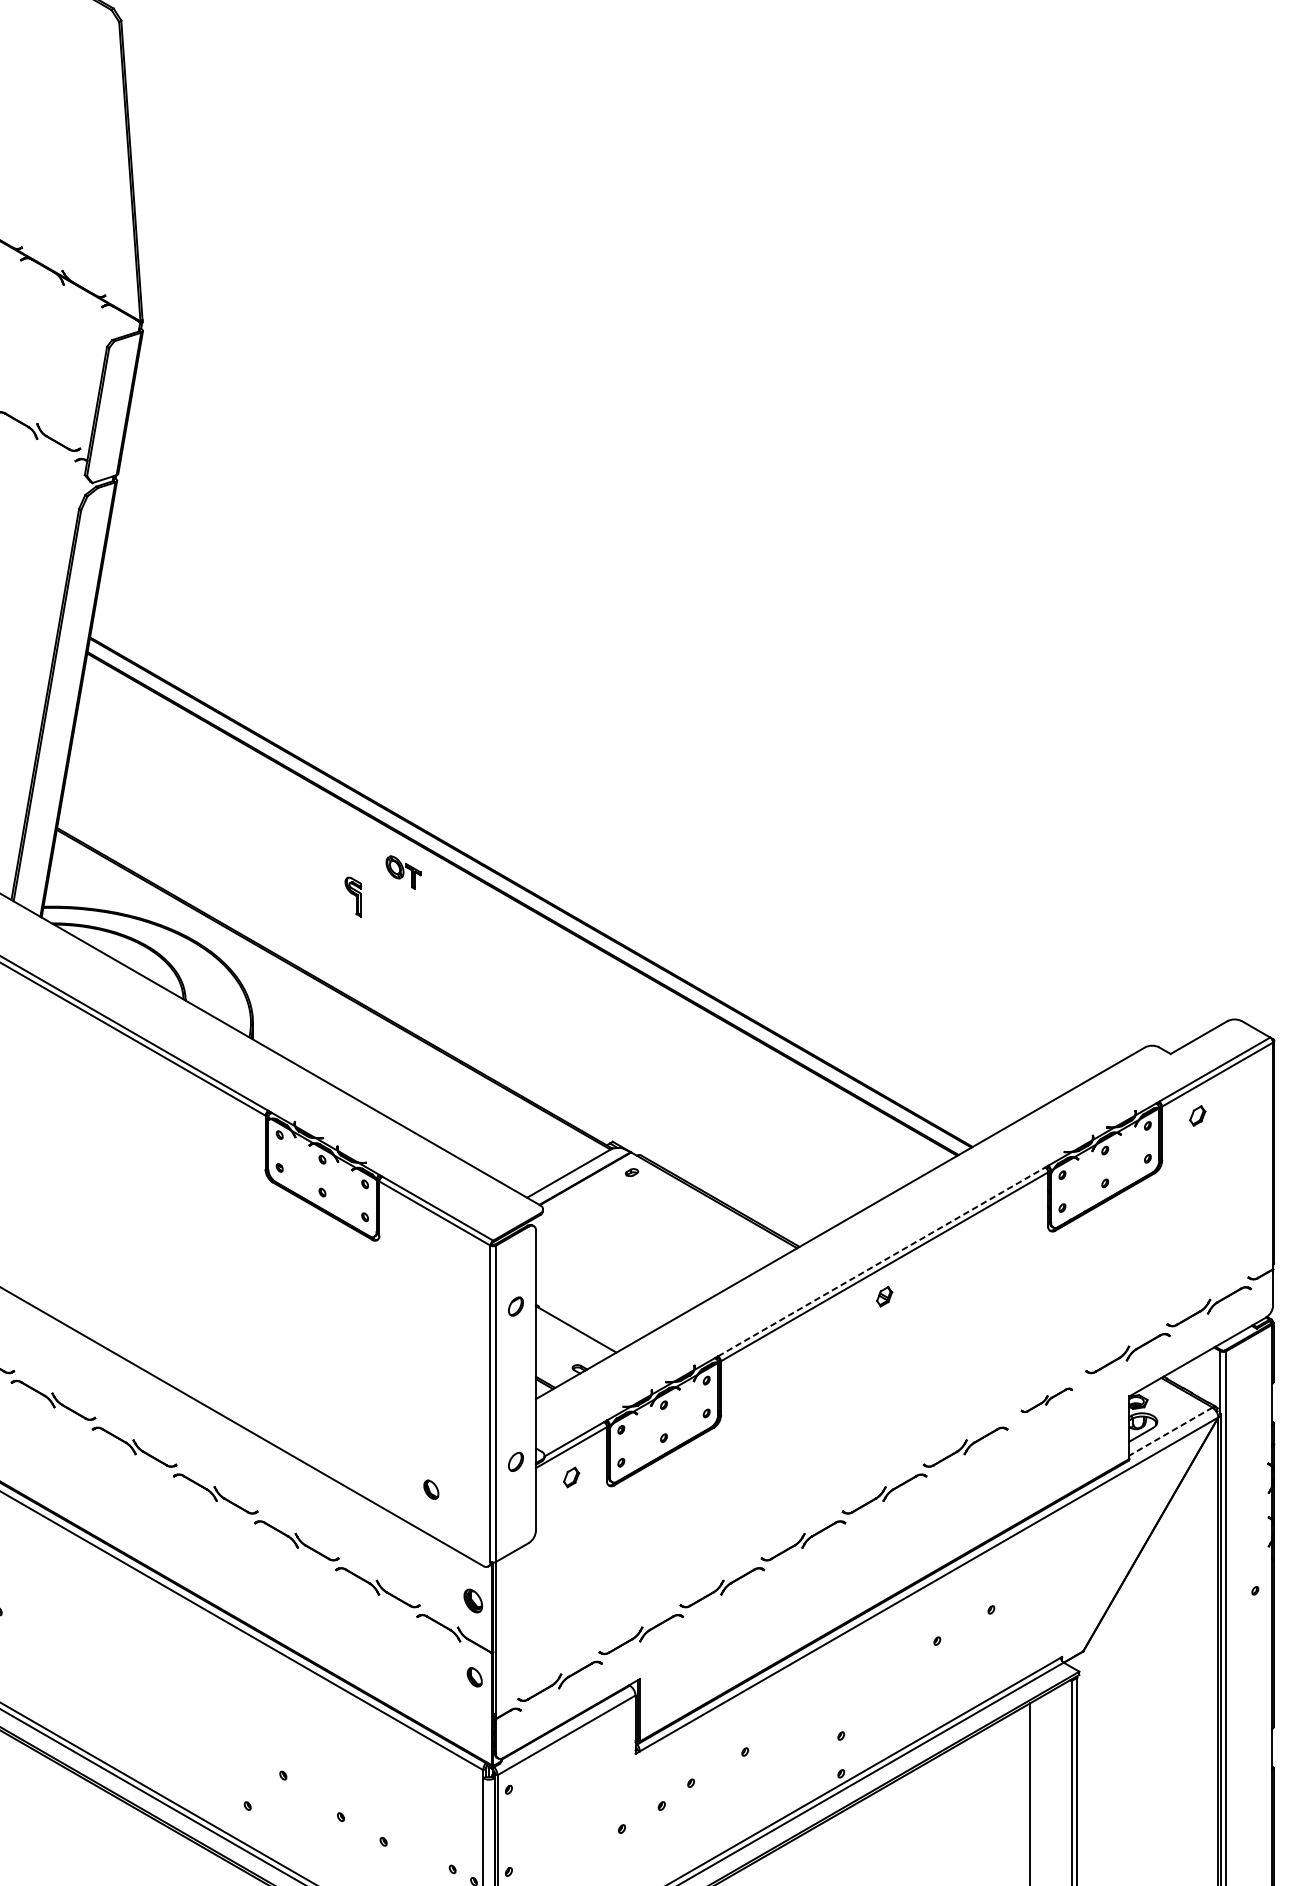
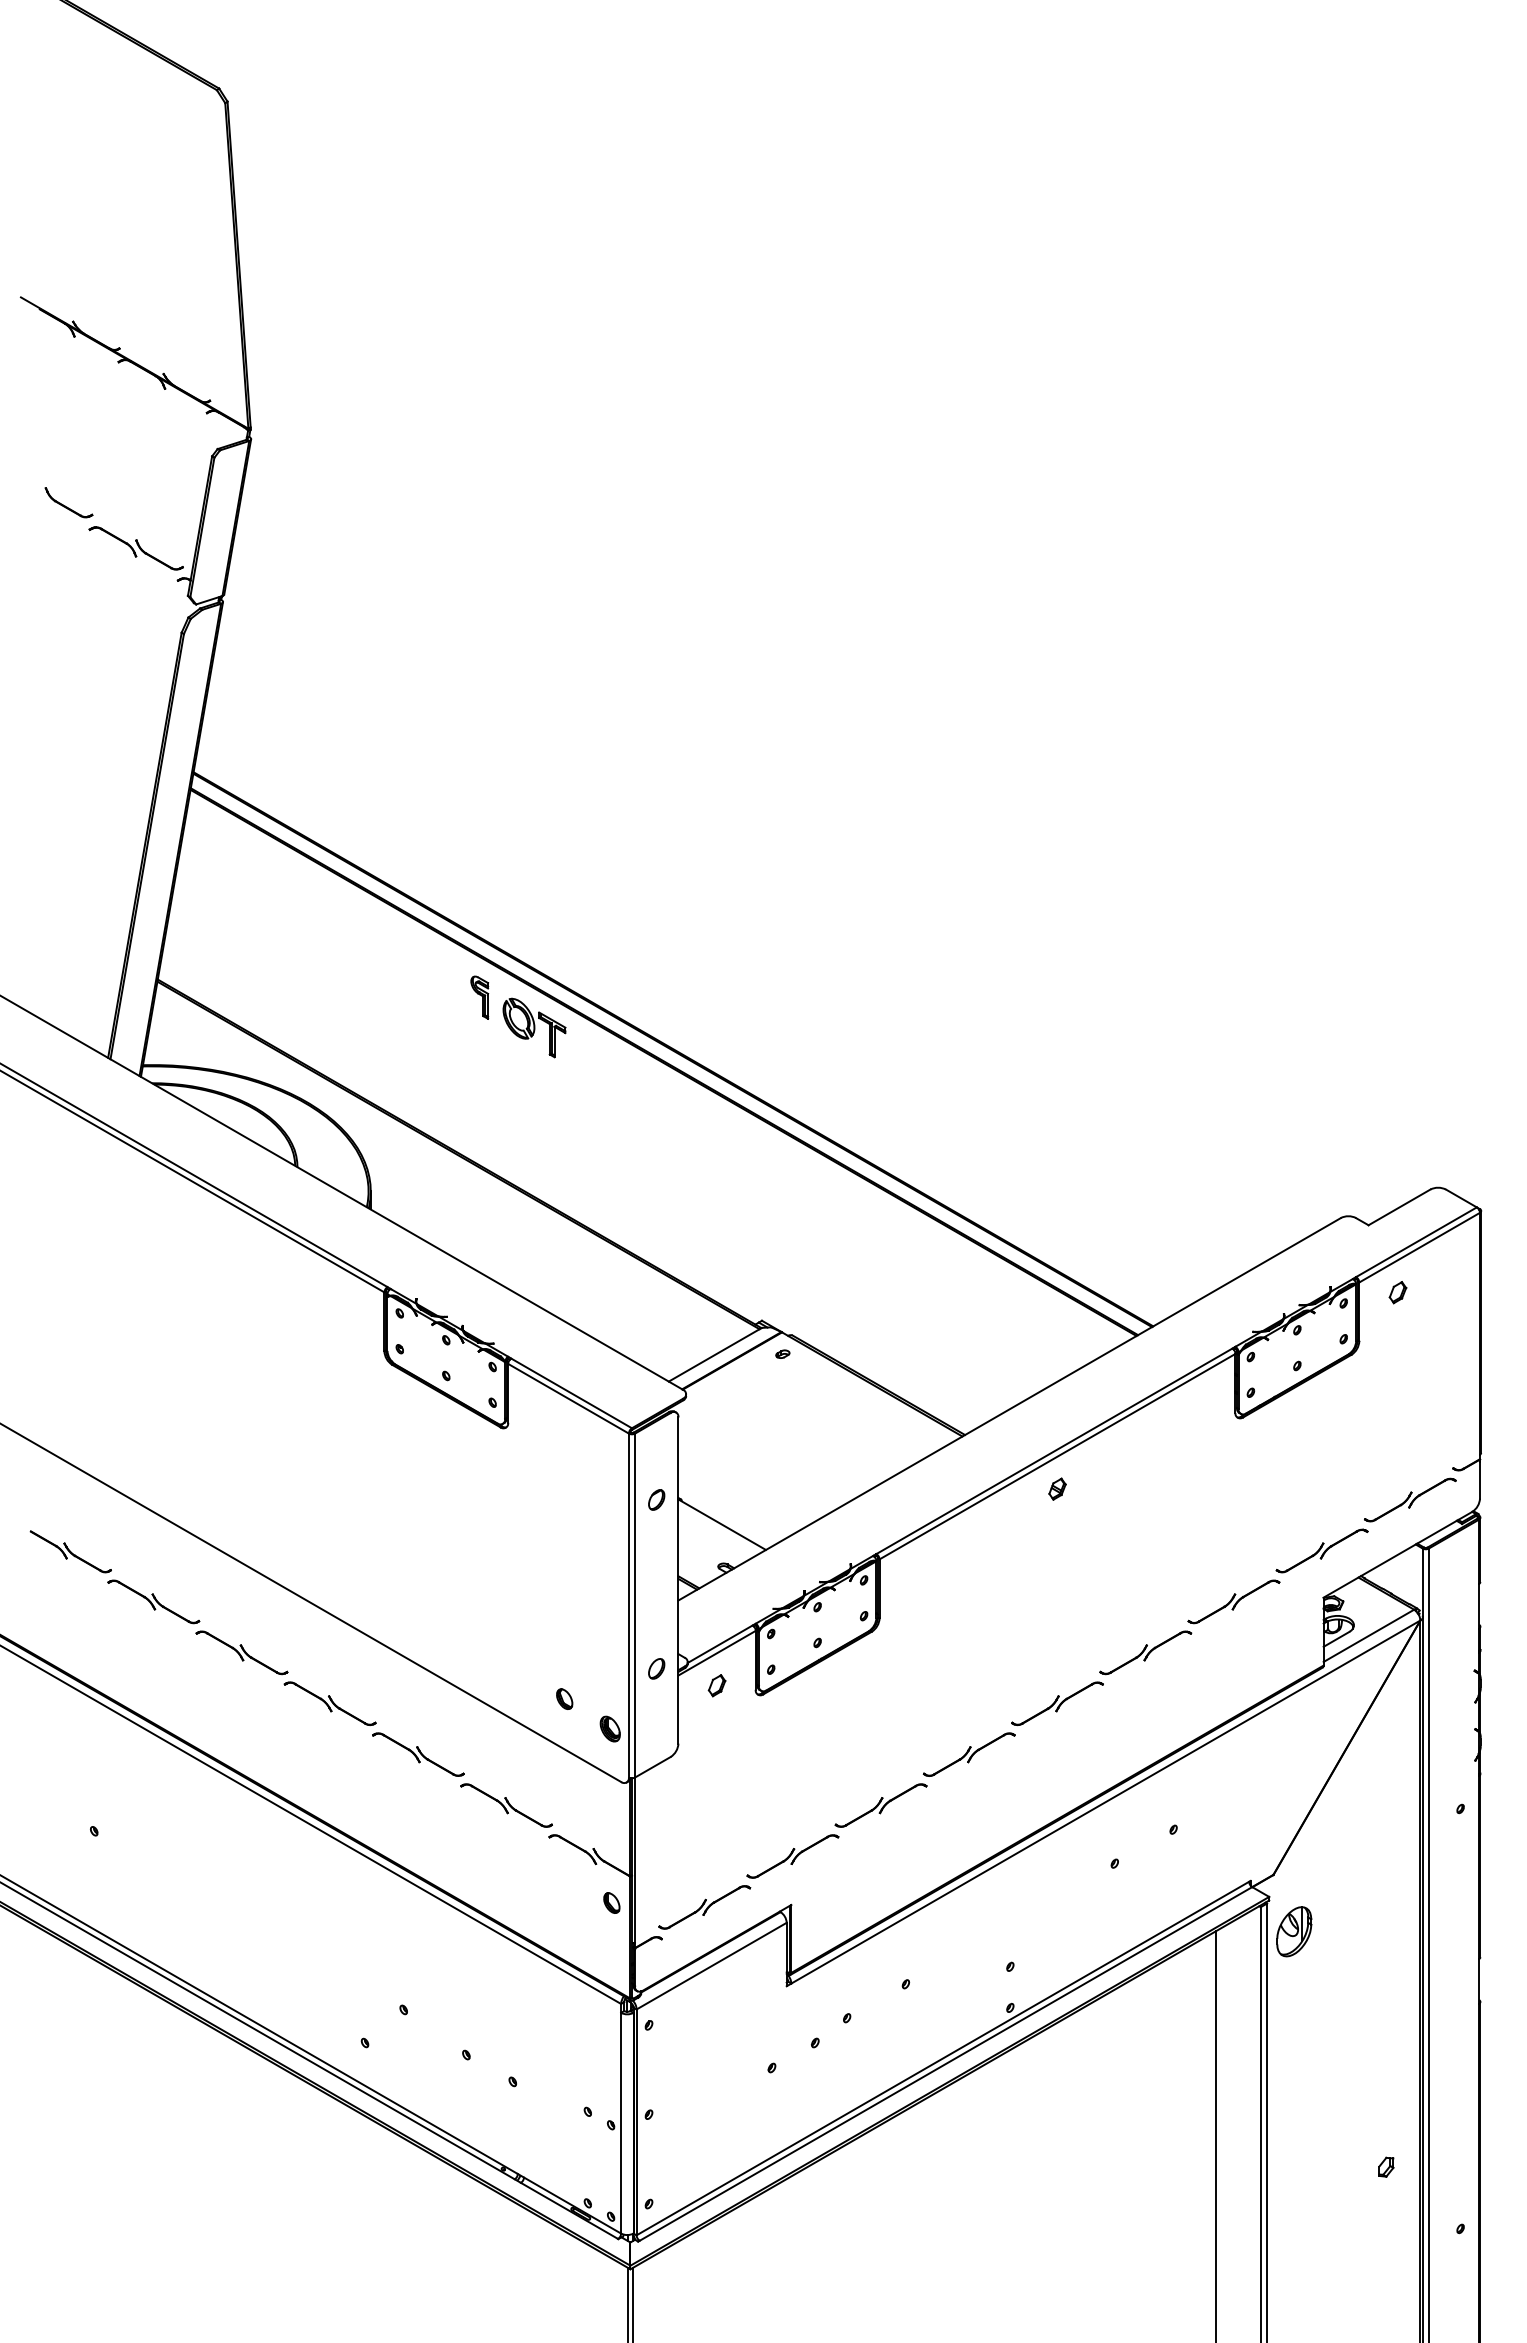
part: (403, 872) -> (534, 1027), size x1.67
part: (353, 896) -> (479, 997), moved
line: (881, 1262) -> (1054, 1451), dashed -> solid
part: (1046, 1400) -> (1233, 1601), size x1.67
line: (1170, 1432) -> (1368, 1636), dashed -> solid
part: (472, 1600) -> (609, 1728), moved
part: (1102, 1703) -> (1294, 1931), added

